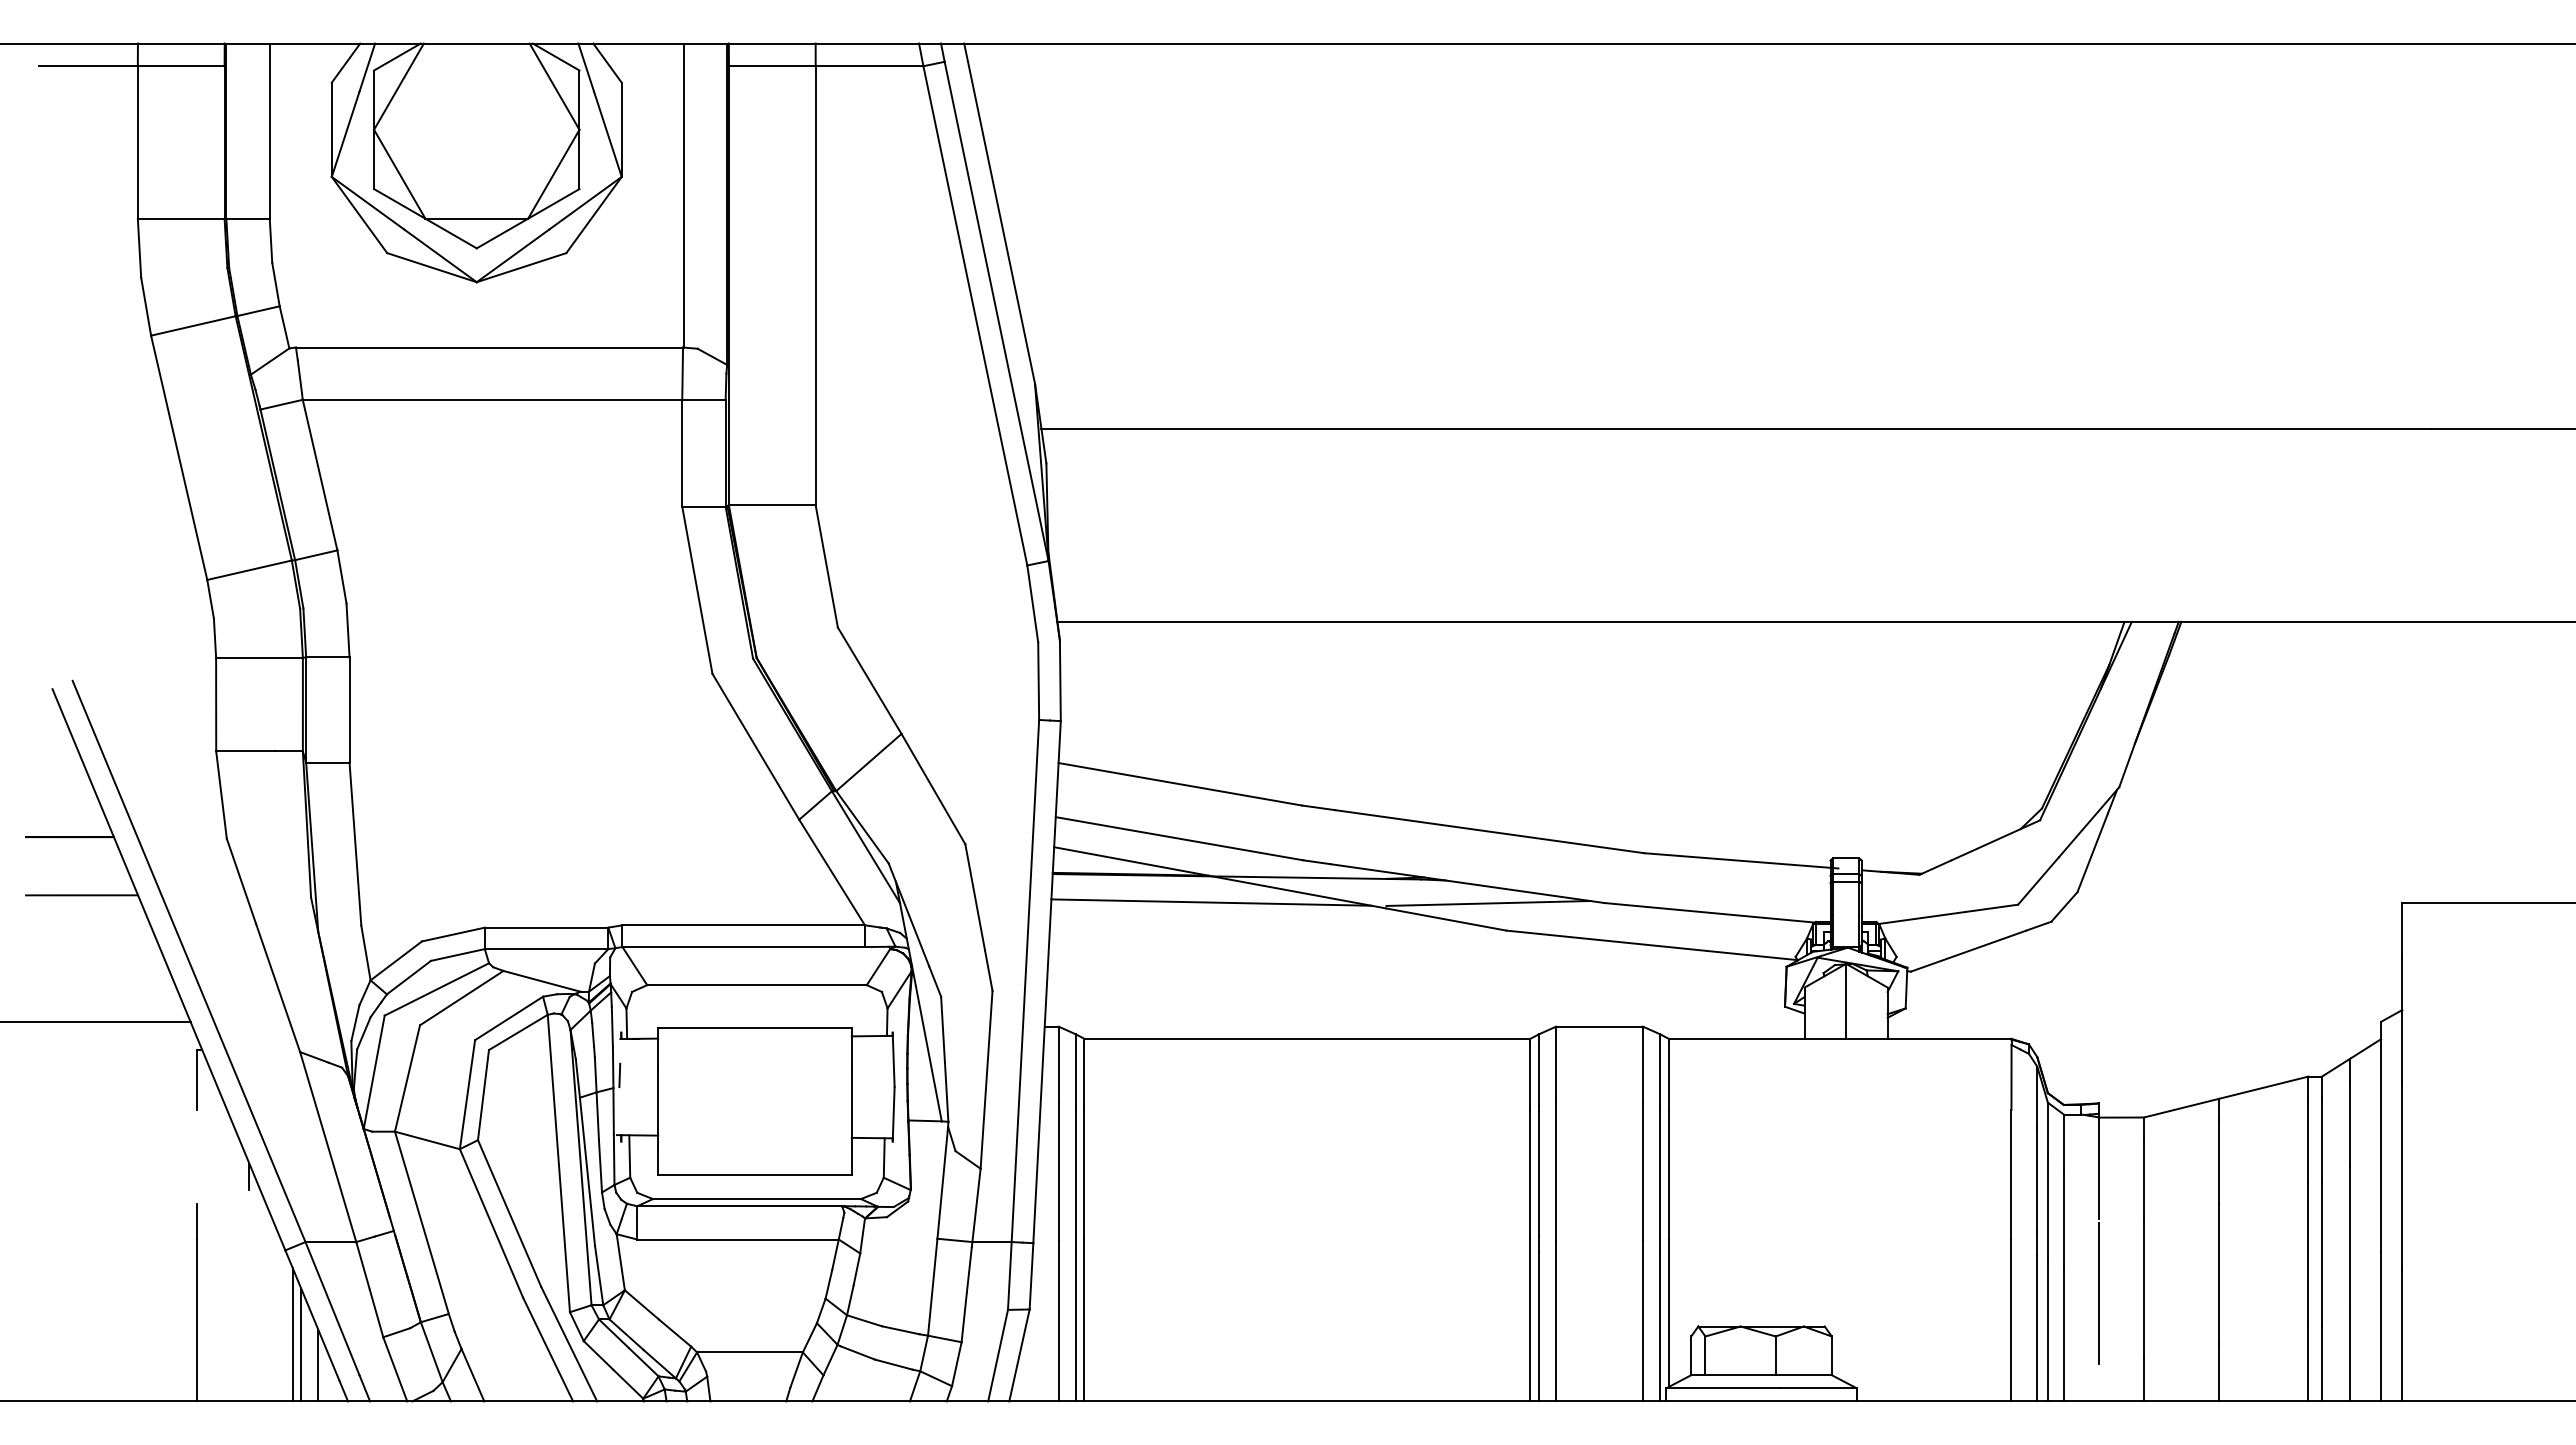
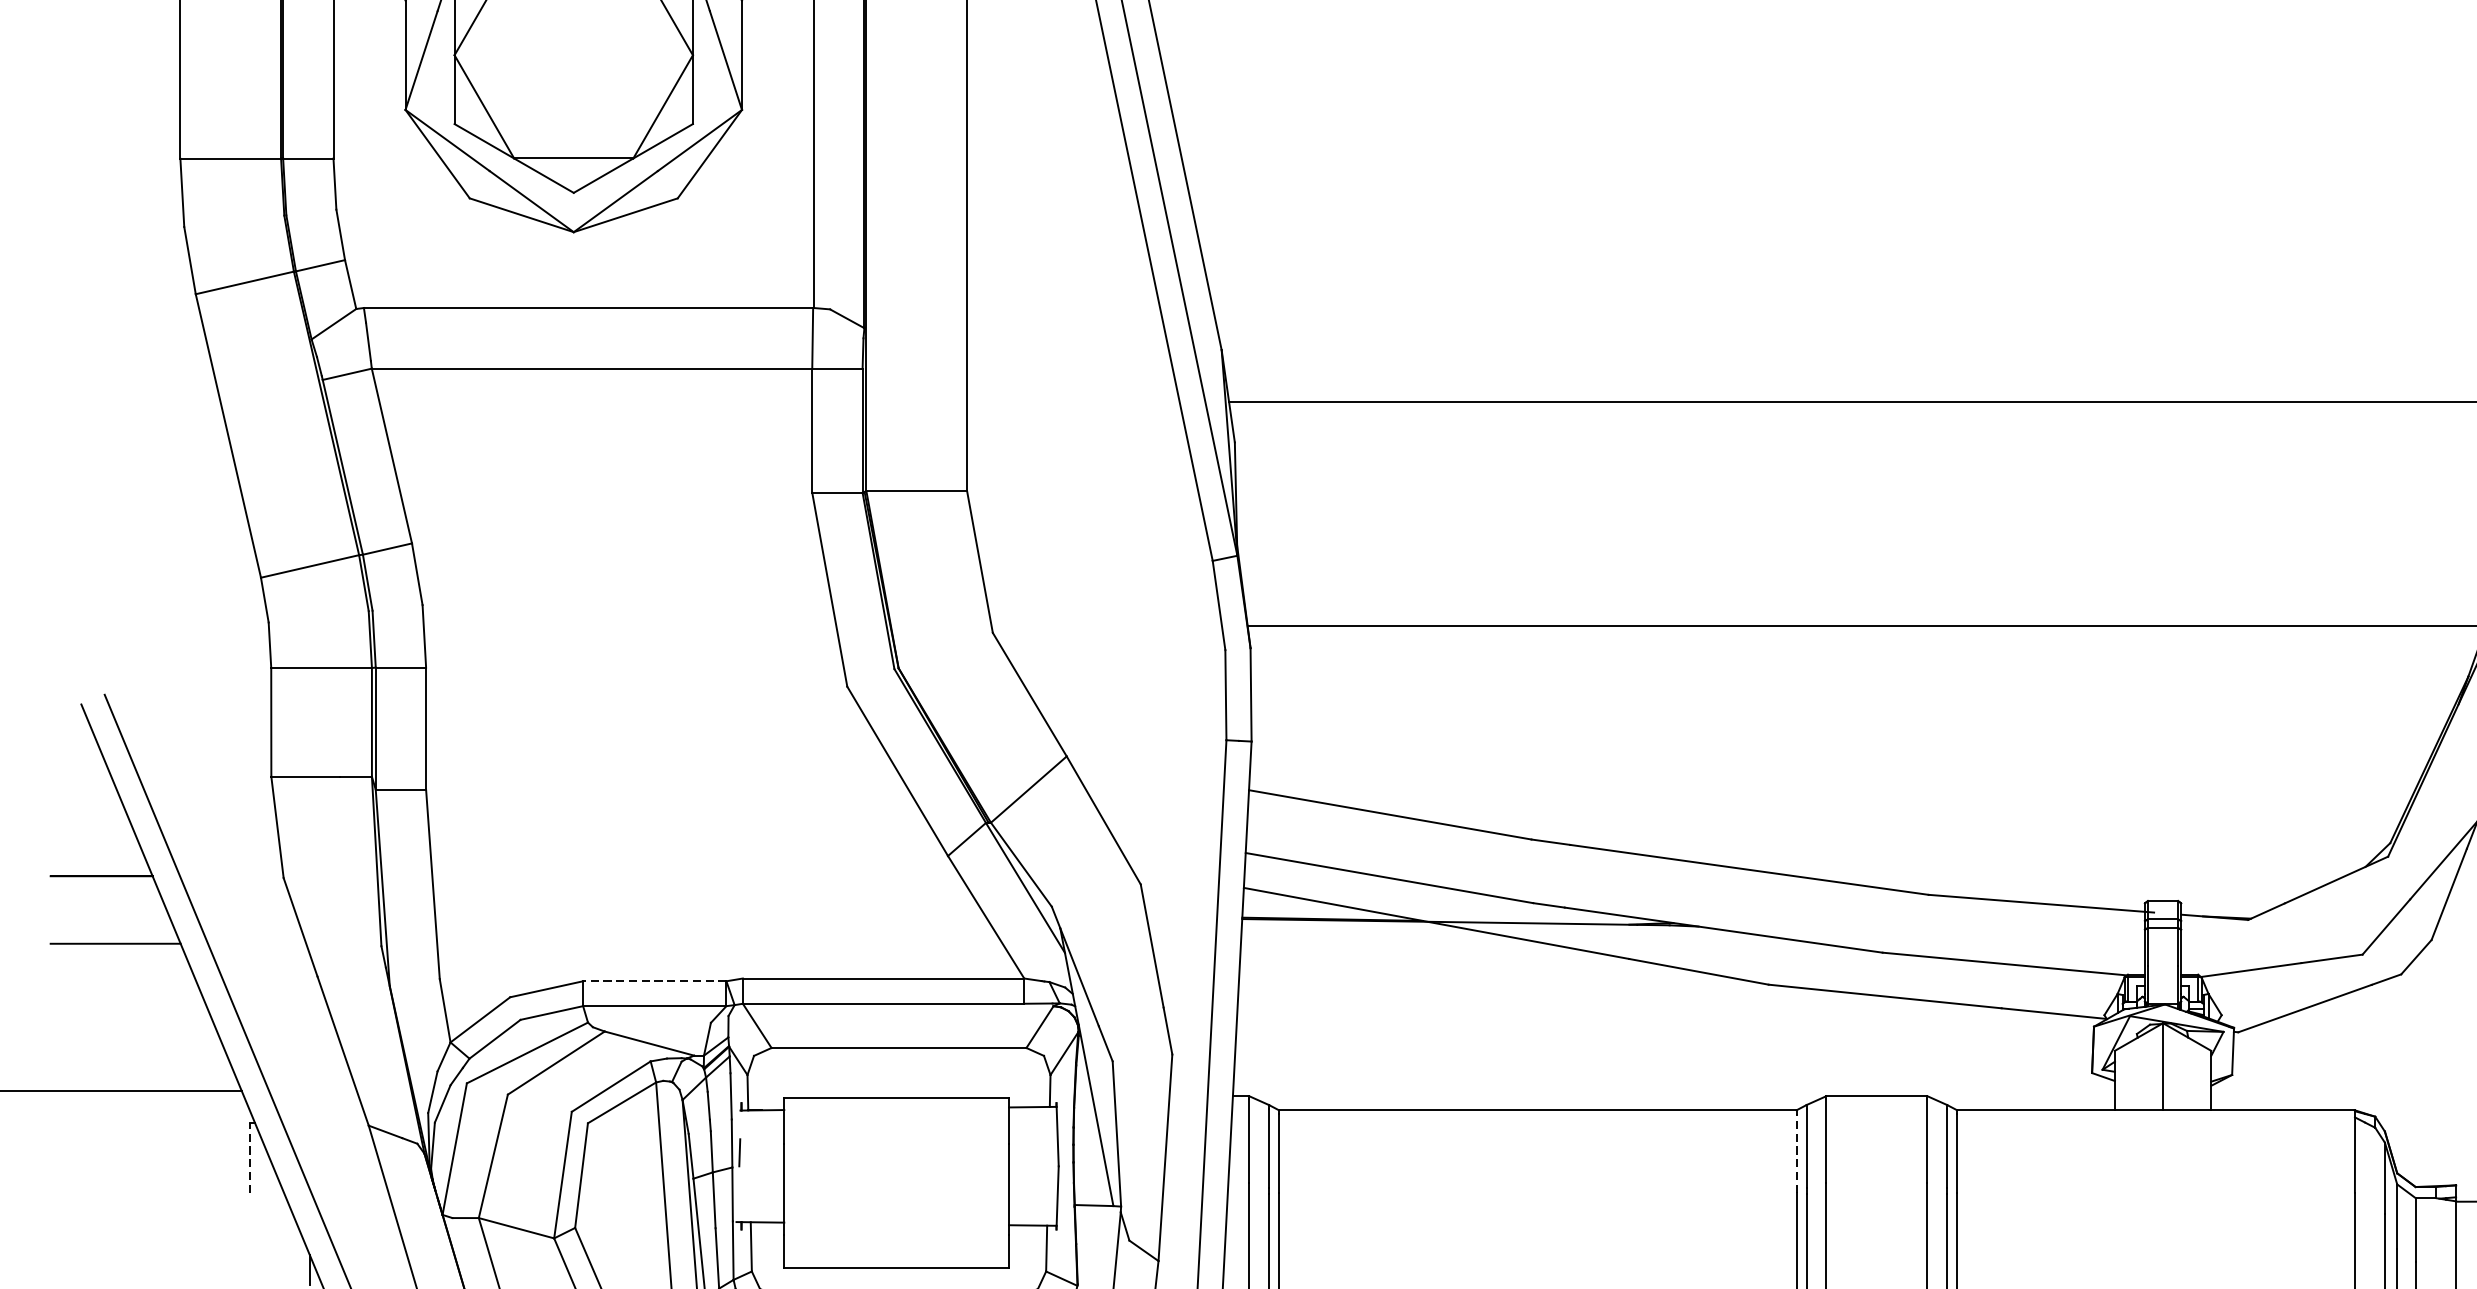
line: (1211, 902) -> (1426, 952), removed
line: (1488, 903) -> (1747, 953), removed
line: (546, 927) -> (654, 981), solid -> dashed
line: (1530, 1076) -> (1796, 1154), solid -> dashed
line: (197, 1079) -> (249, 1157), solid -> dashed

